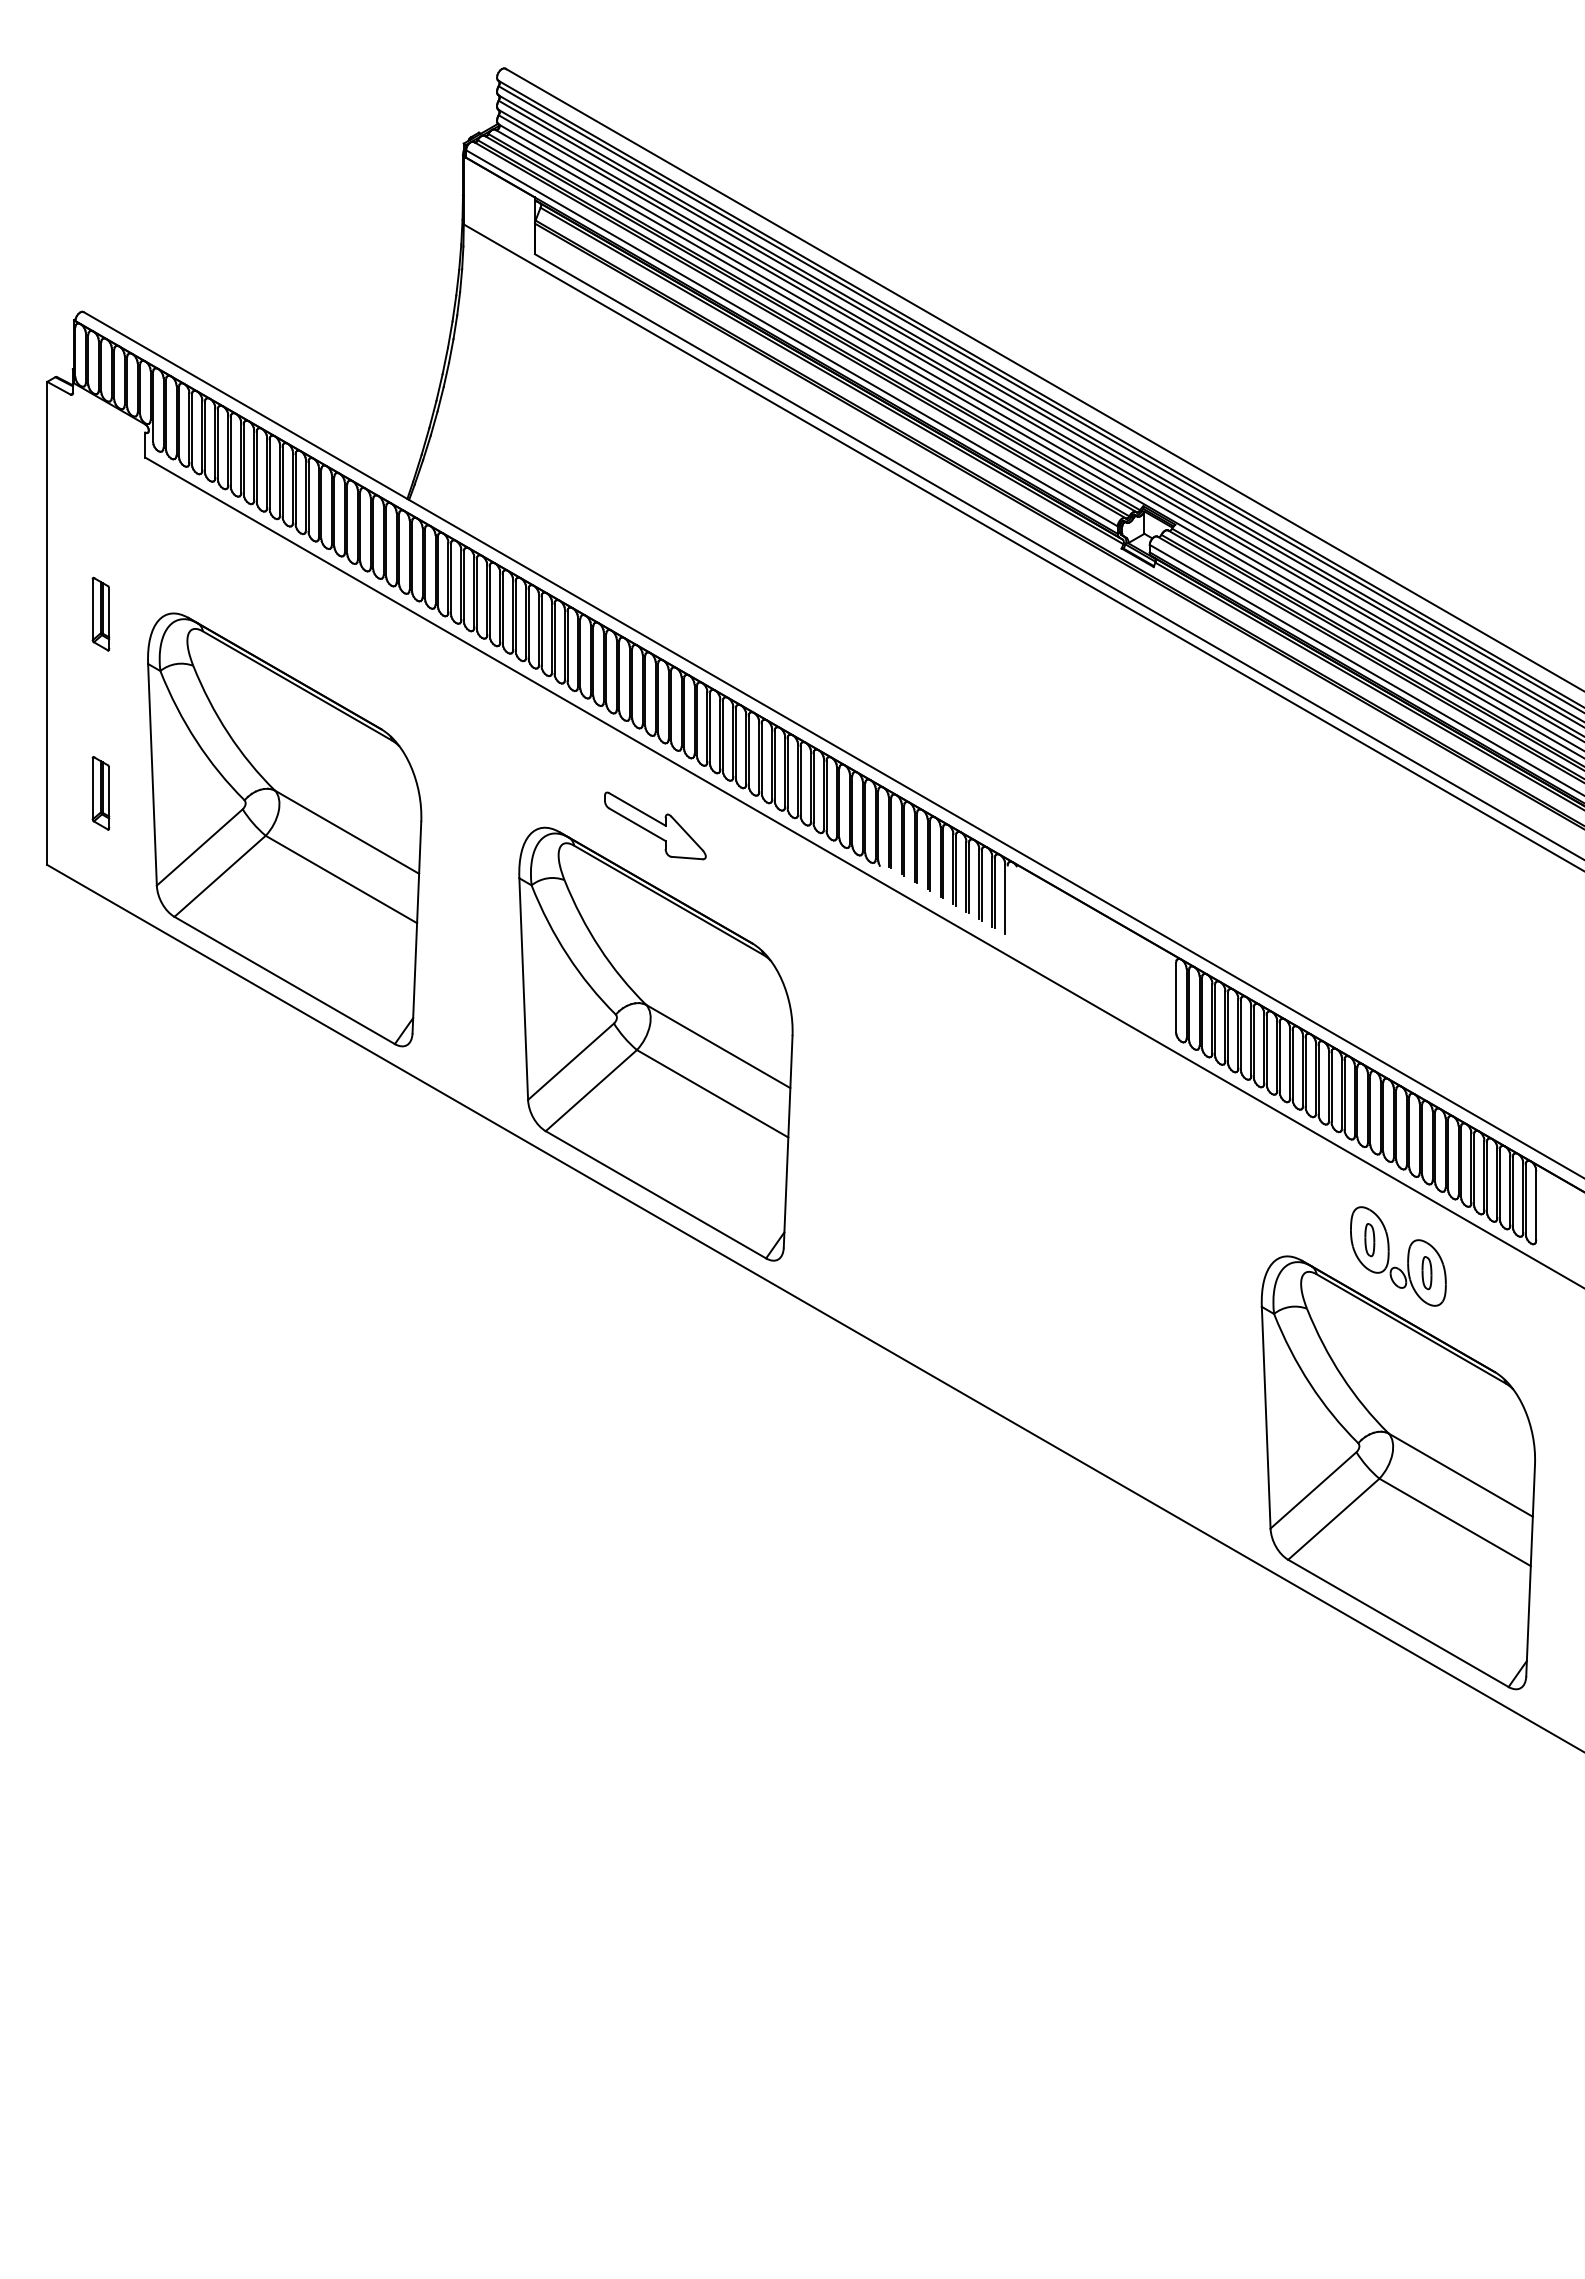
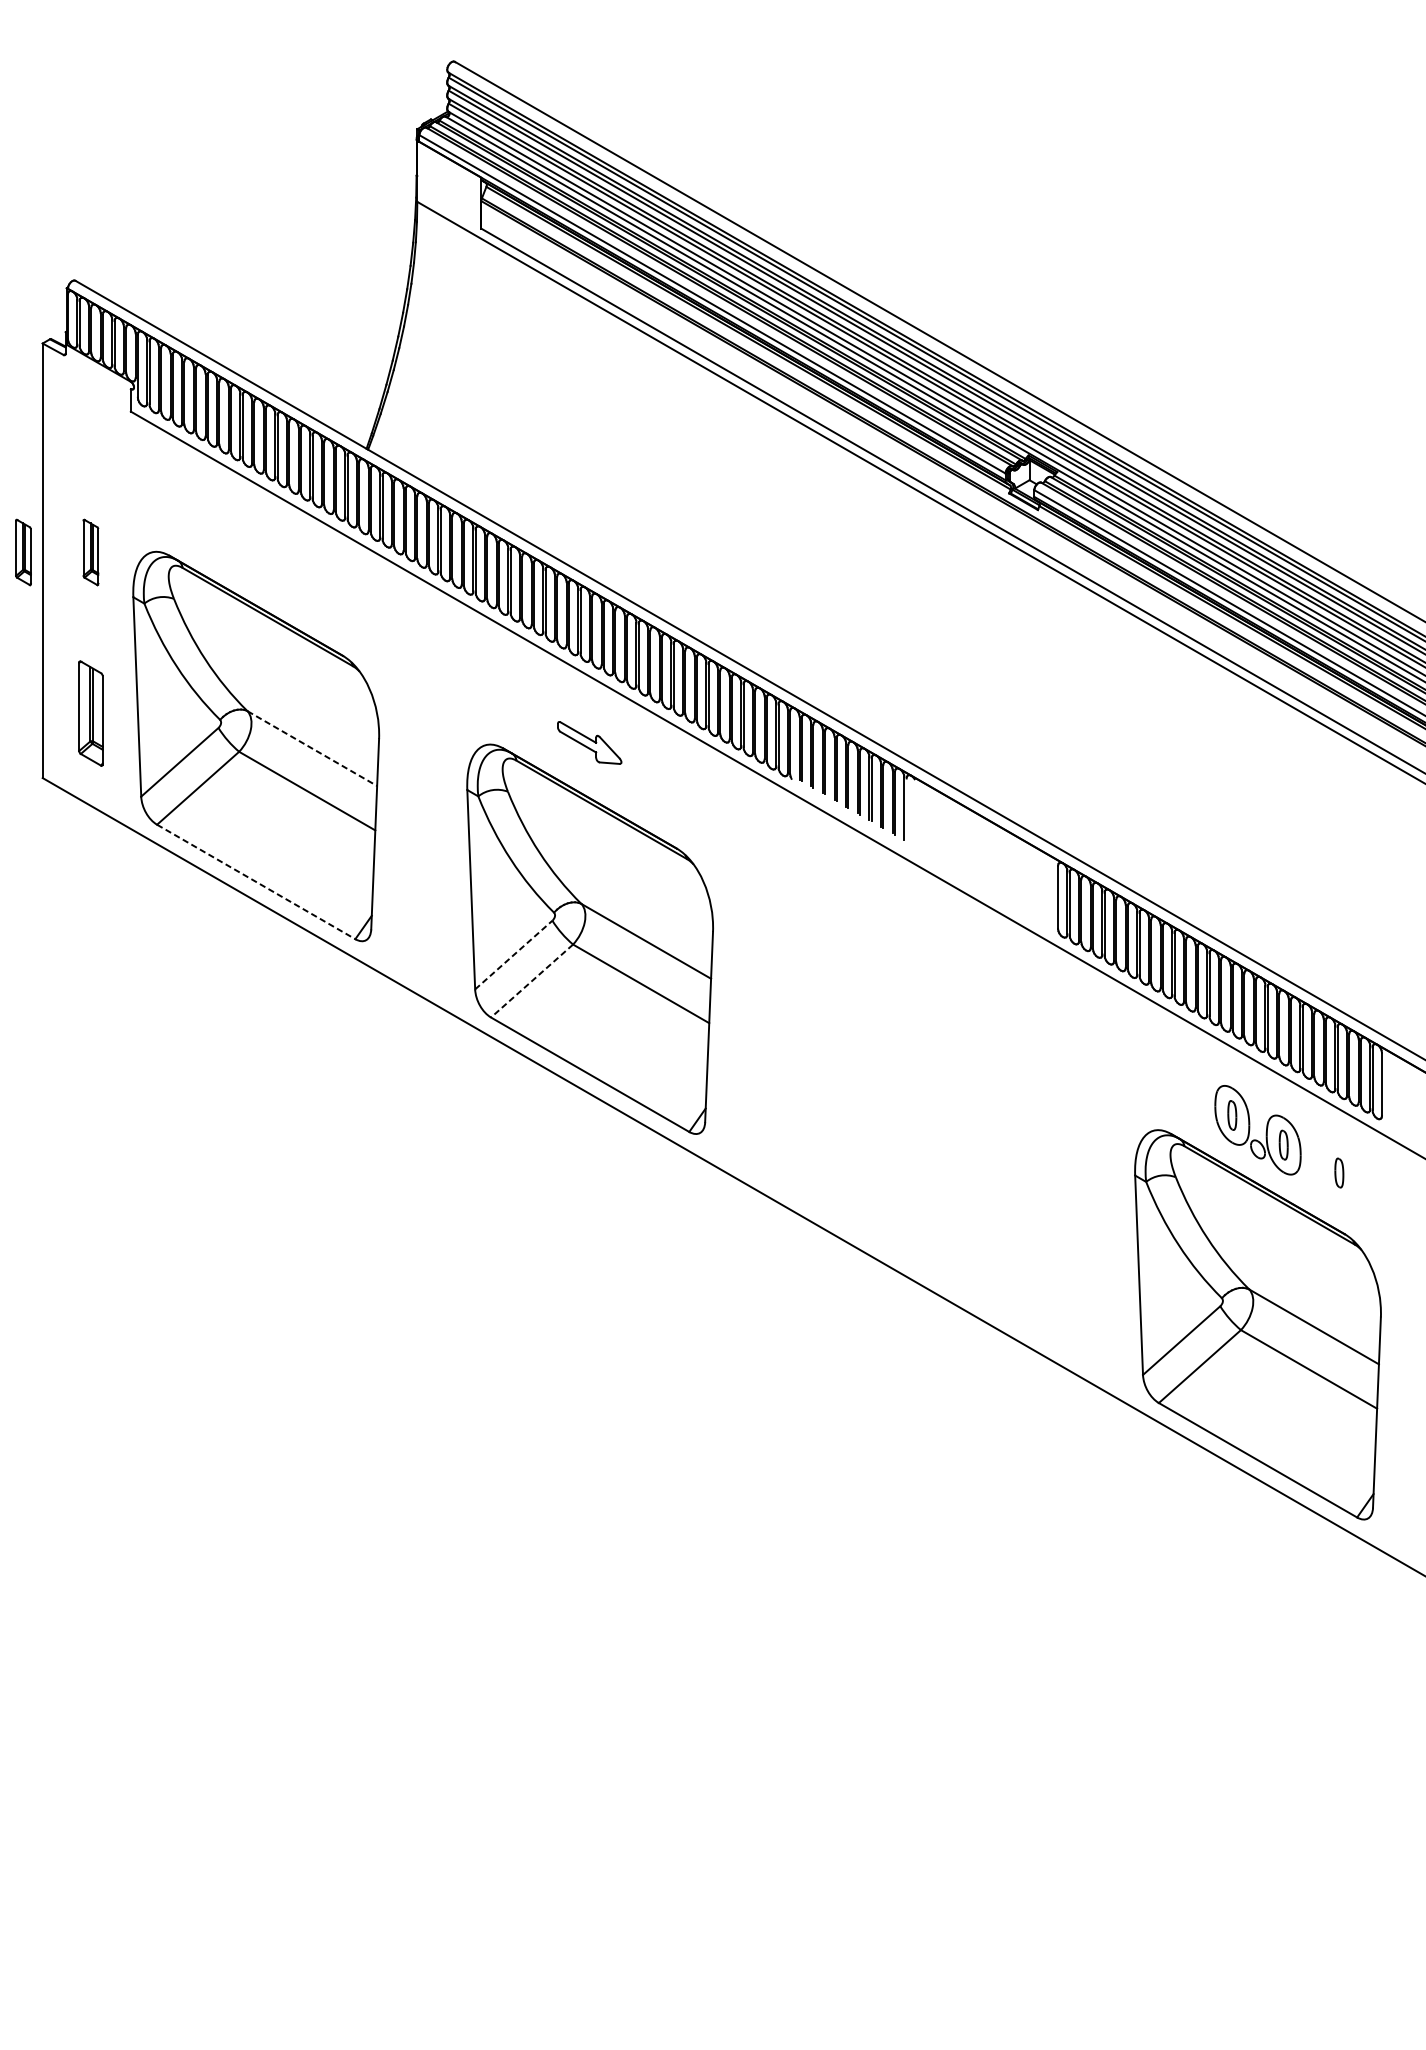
part: (25, 613) -> (23, 551), added
part: (100, 793) -> (90, 713), size x1.6
part: (655, 825) -> (589, 742), size x0.7
line: (347, 832) -> (312, 748), solid -> dashed
line: (285, 980) -> (256, 881), solid -> dashed
line: (571, 1061) -> (514, 954), solid -> dashed
line: (590, 1090) -> (531, 980), solid -> dashed
part: (1488, 1304) -> (1339, 1173), added

